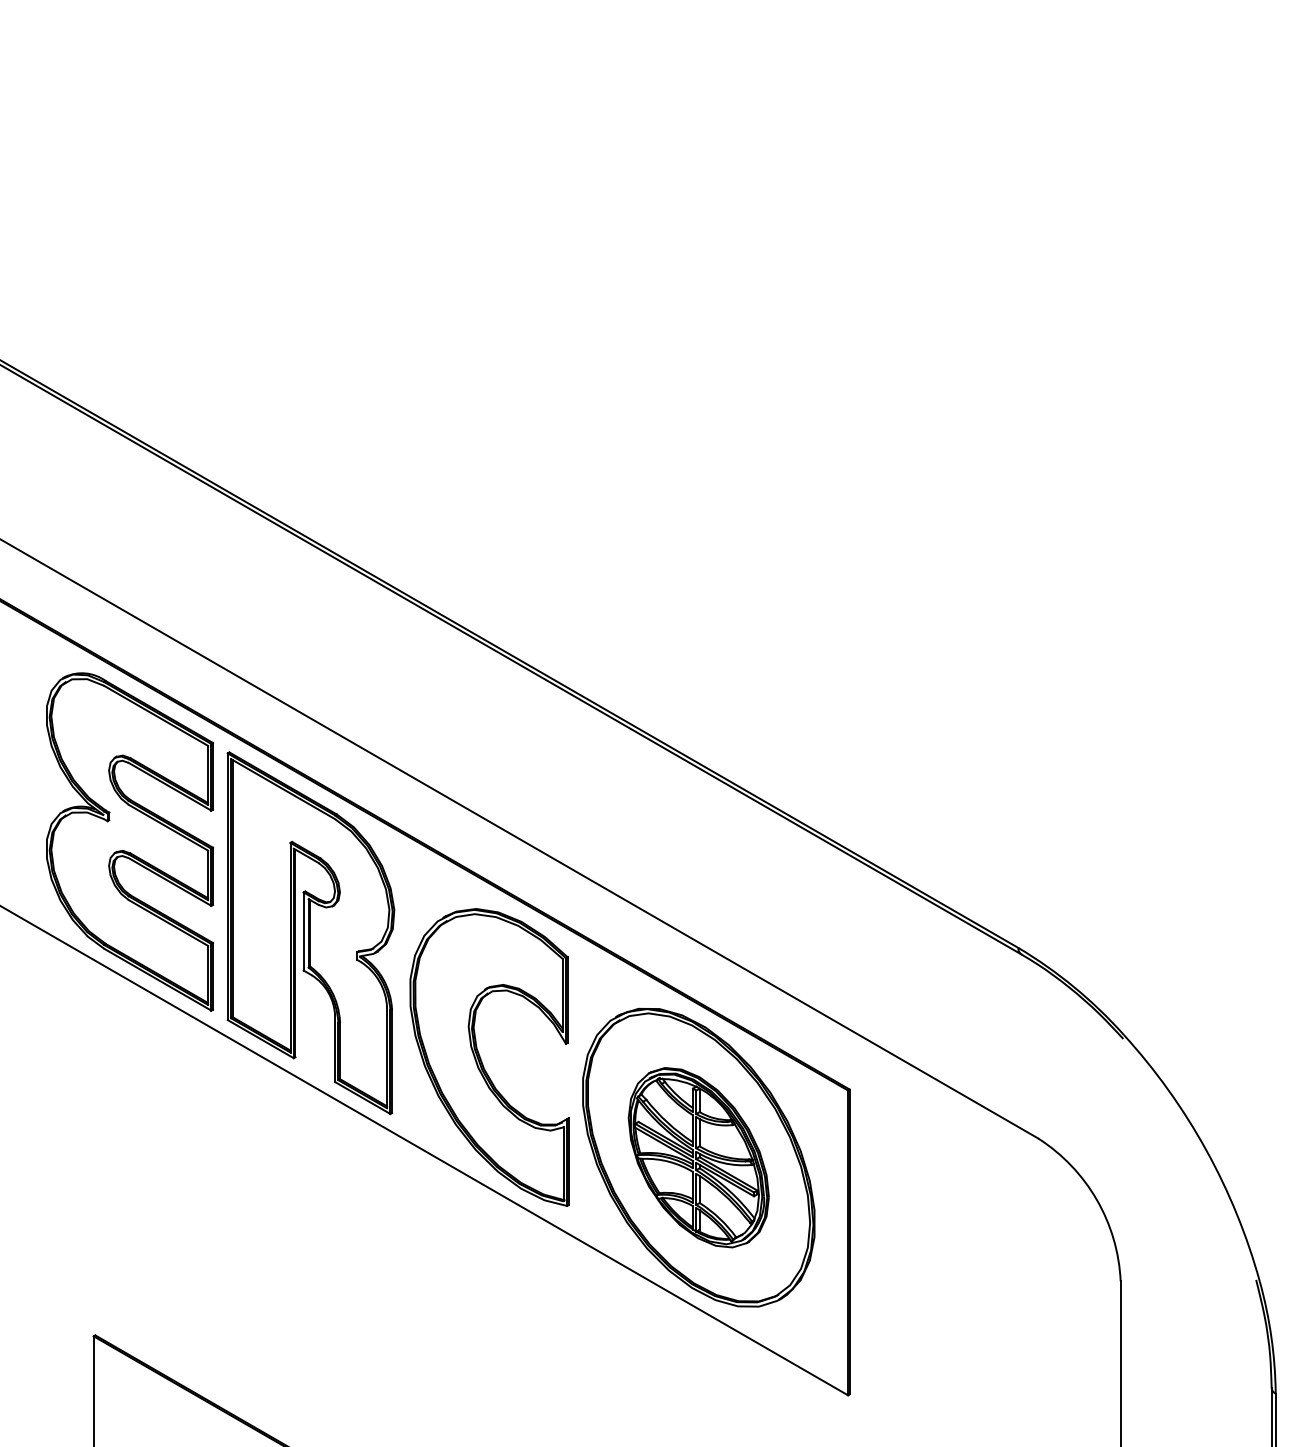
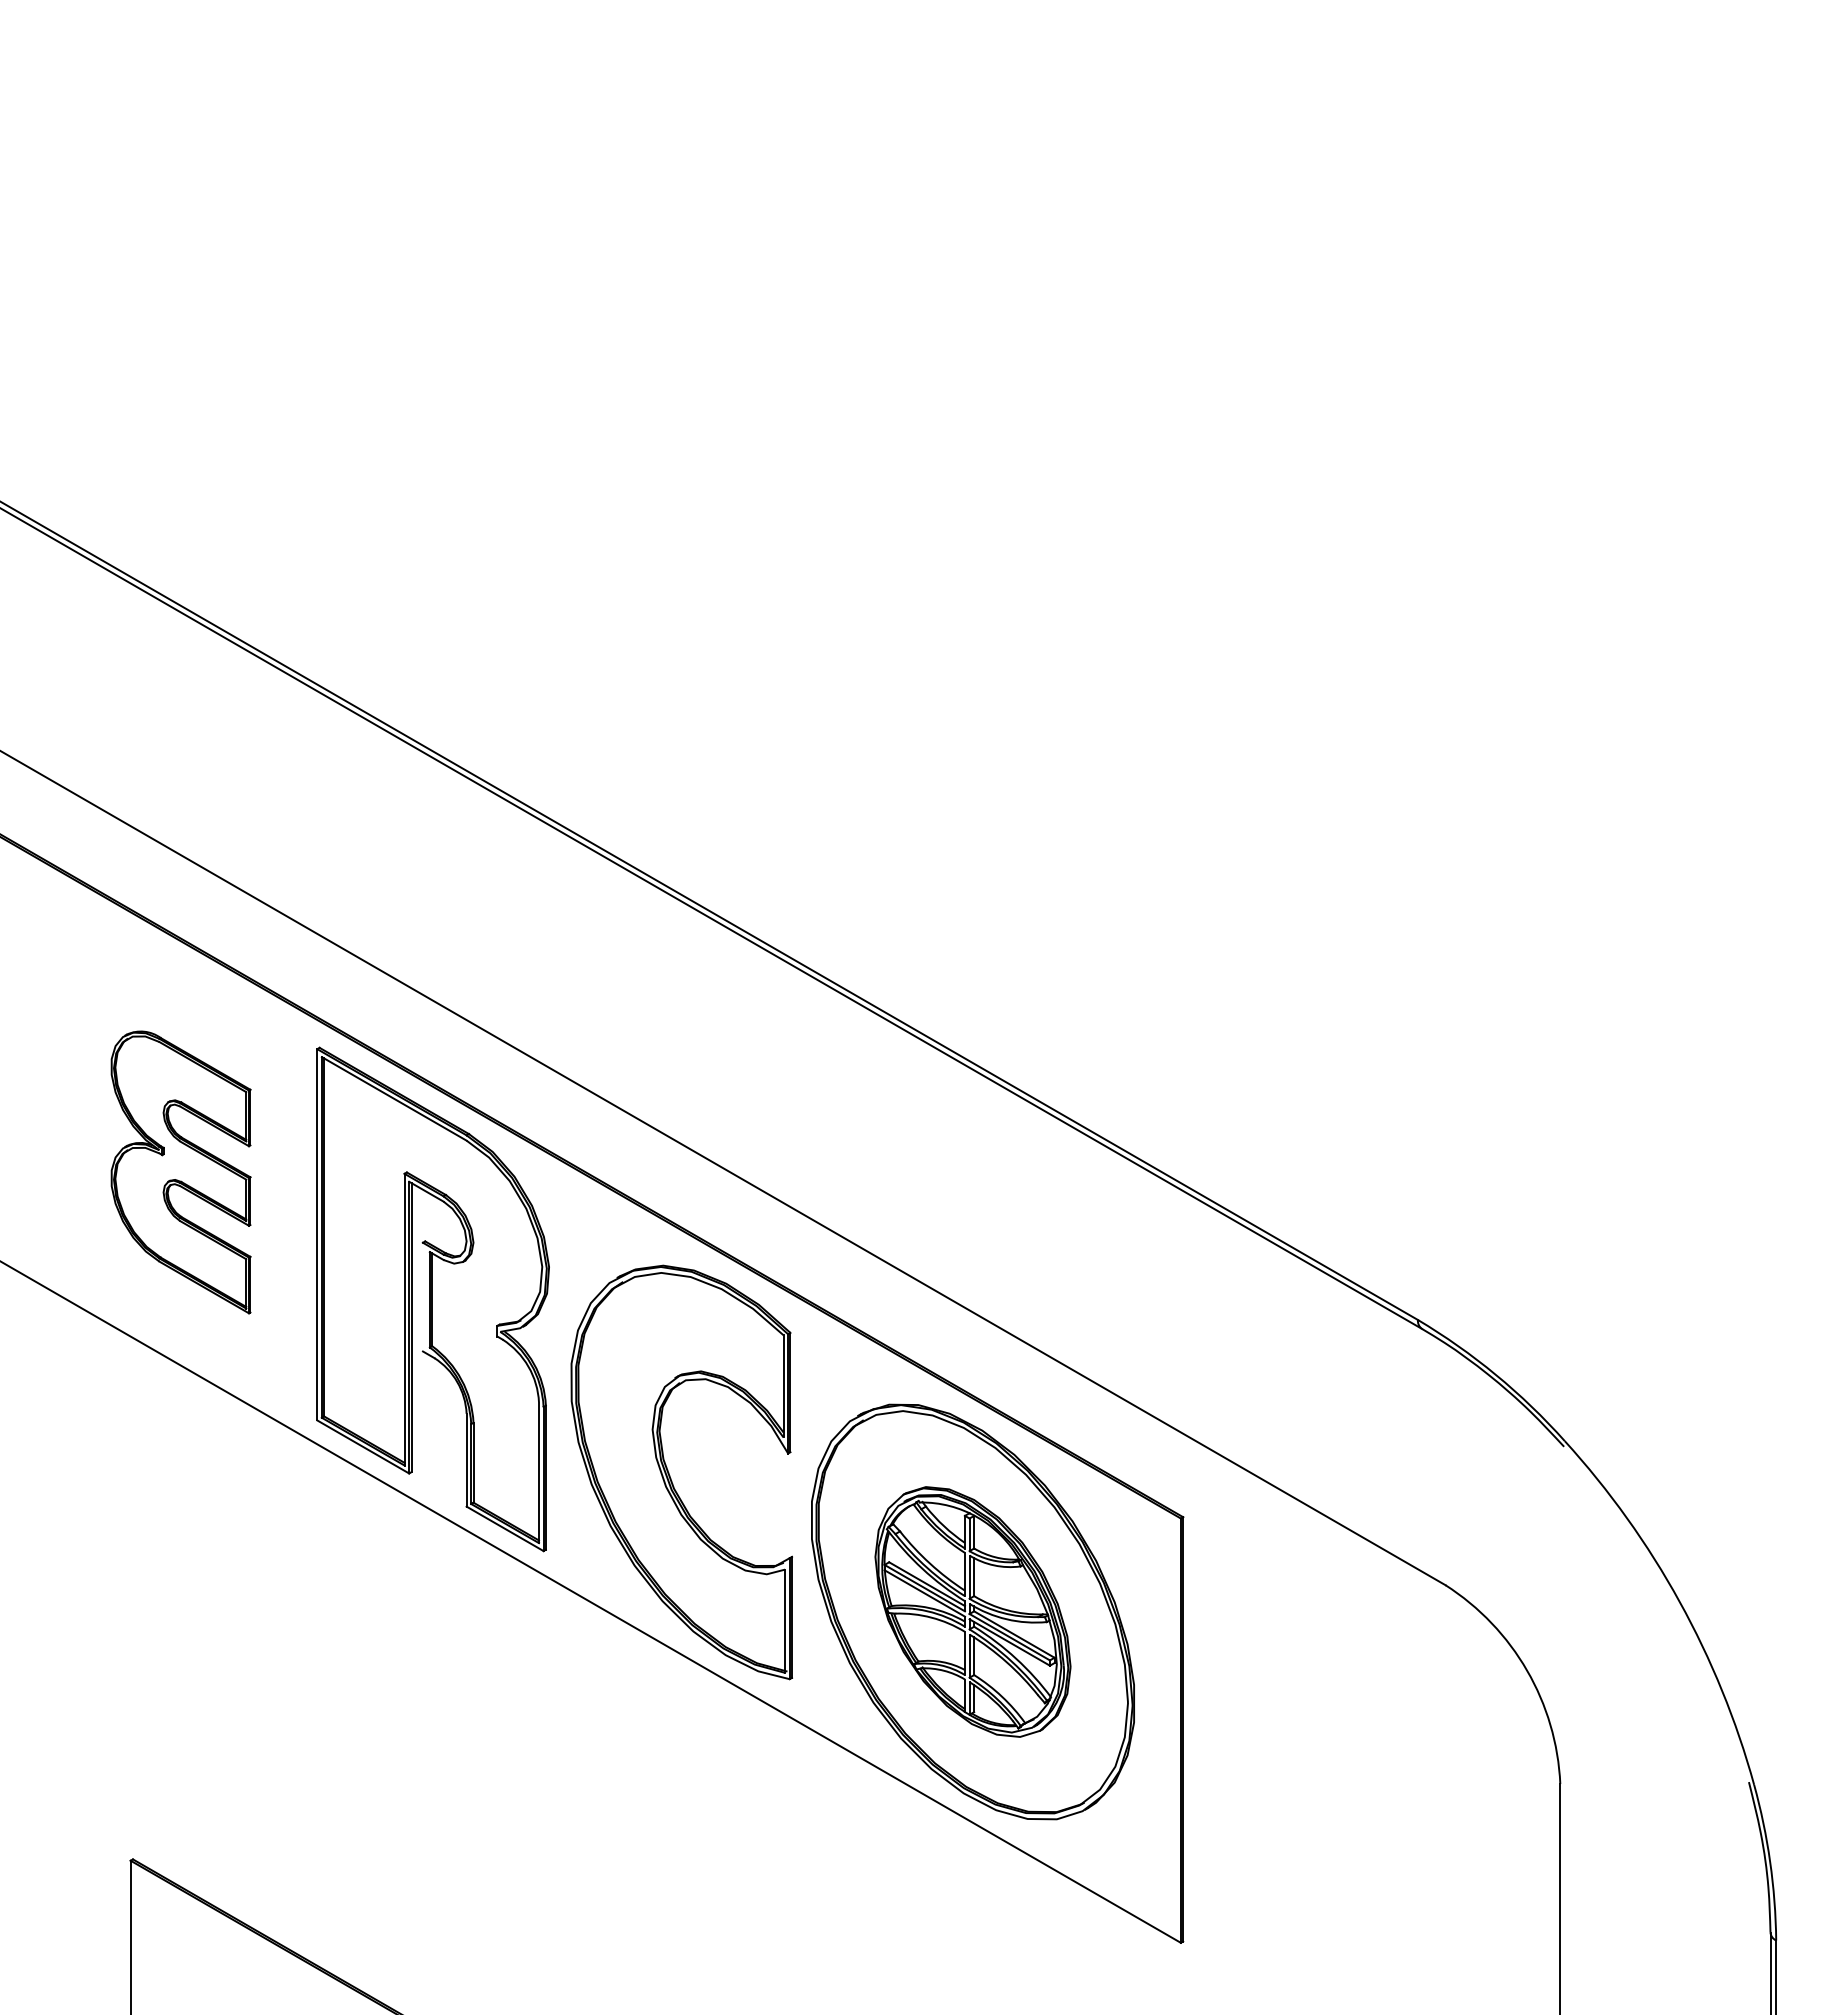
part: (129, 842) -> (180, 1172), size x0.6
line: (303, 931) -> (422, 1296), removed

